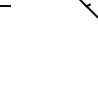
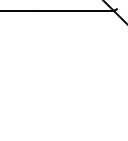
line: (47, 5) -> (74, 10), added

